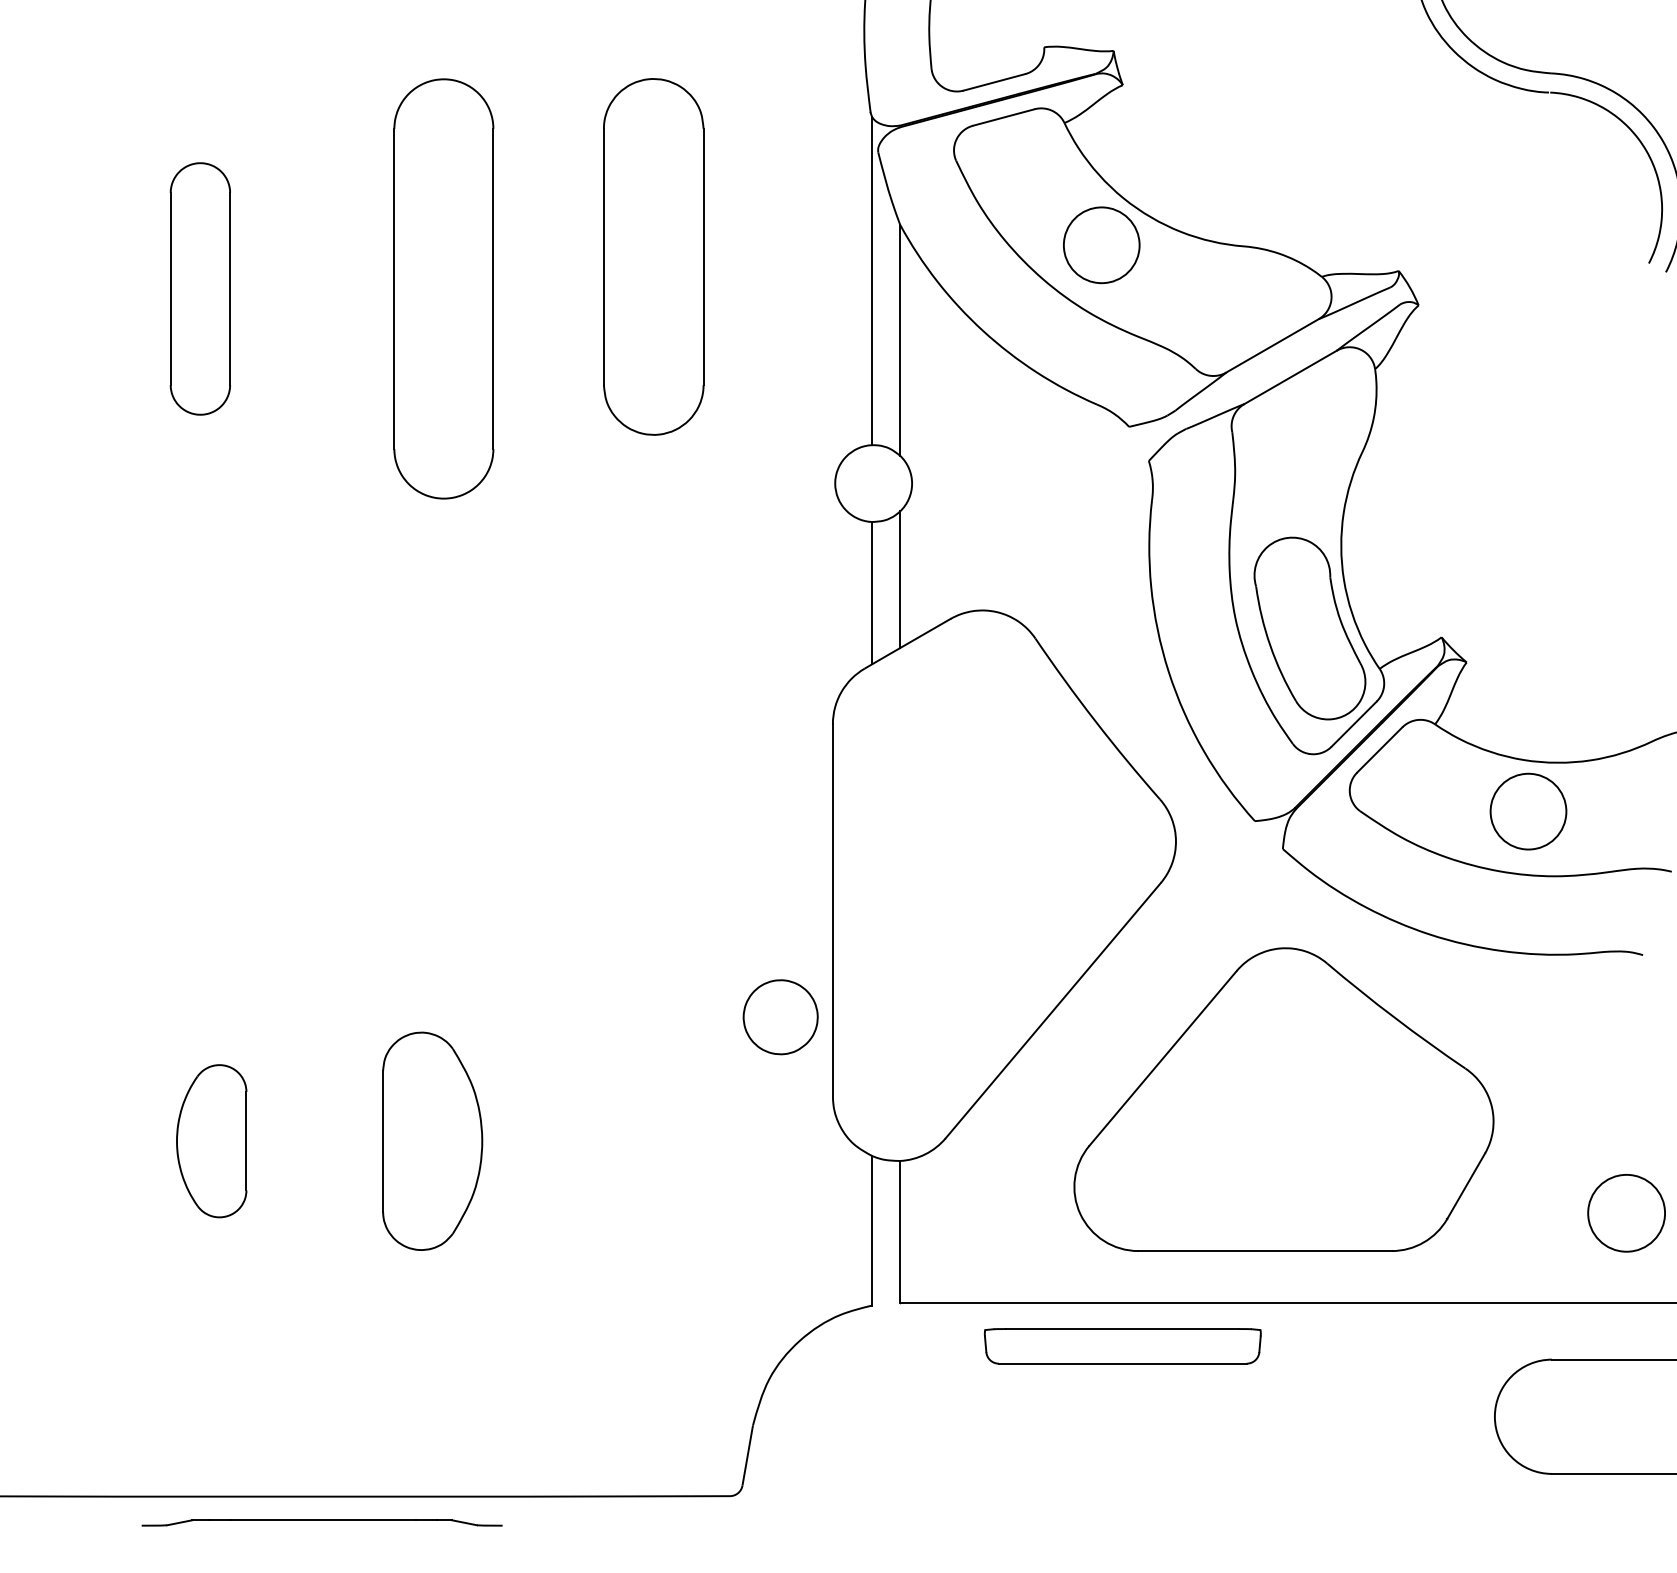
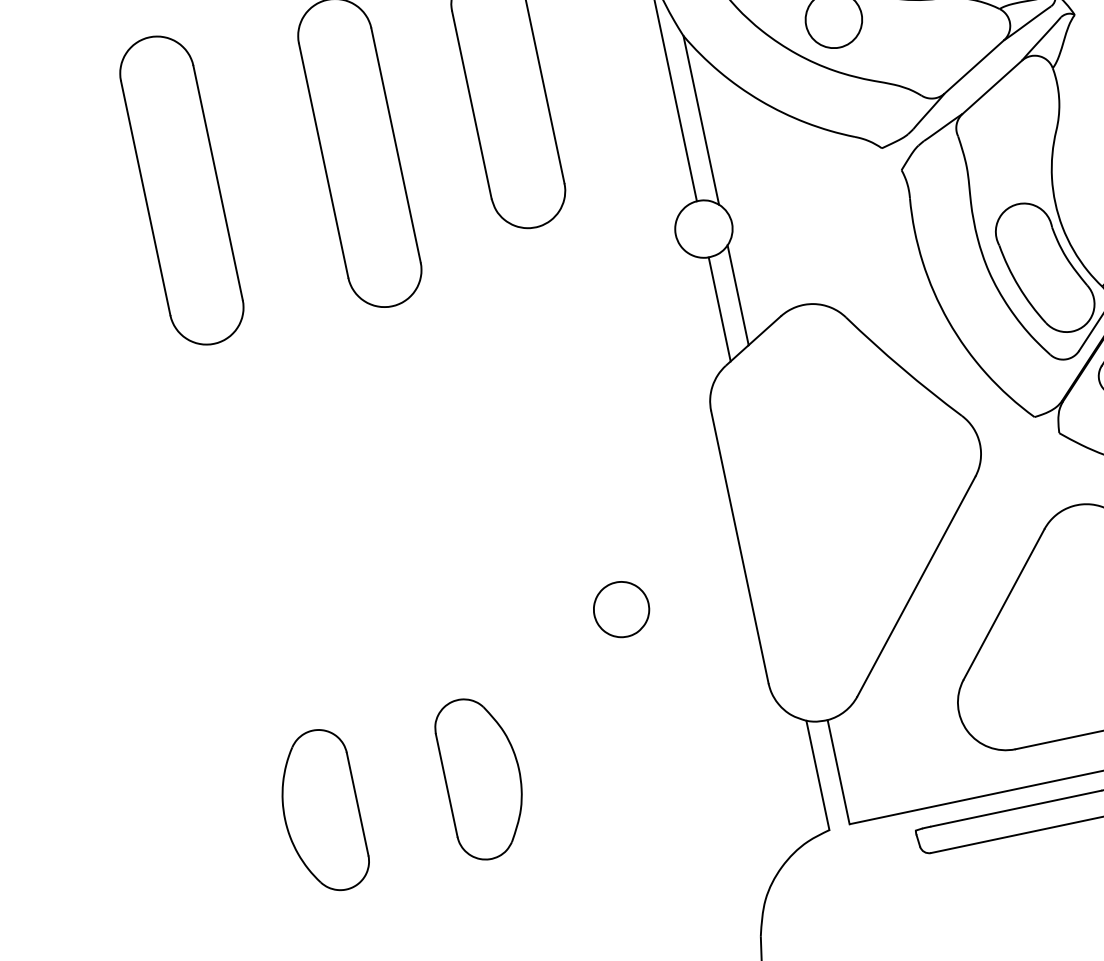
part: (200, 288) -> (181, 190), size x1.67
part: (780, 1017) -> (621, 609), moved
part: (211, 1140) -> (321, 811), size x1.43

